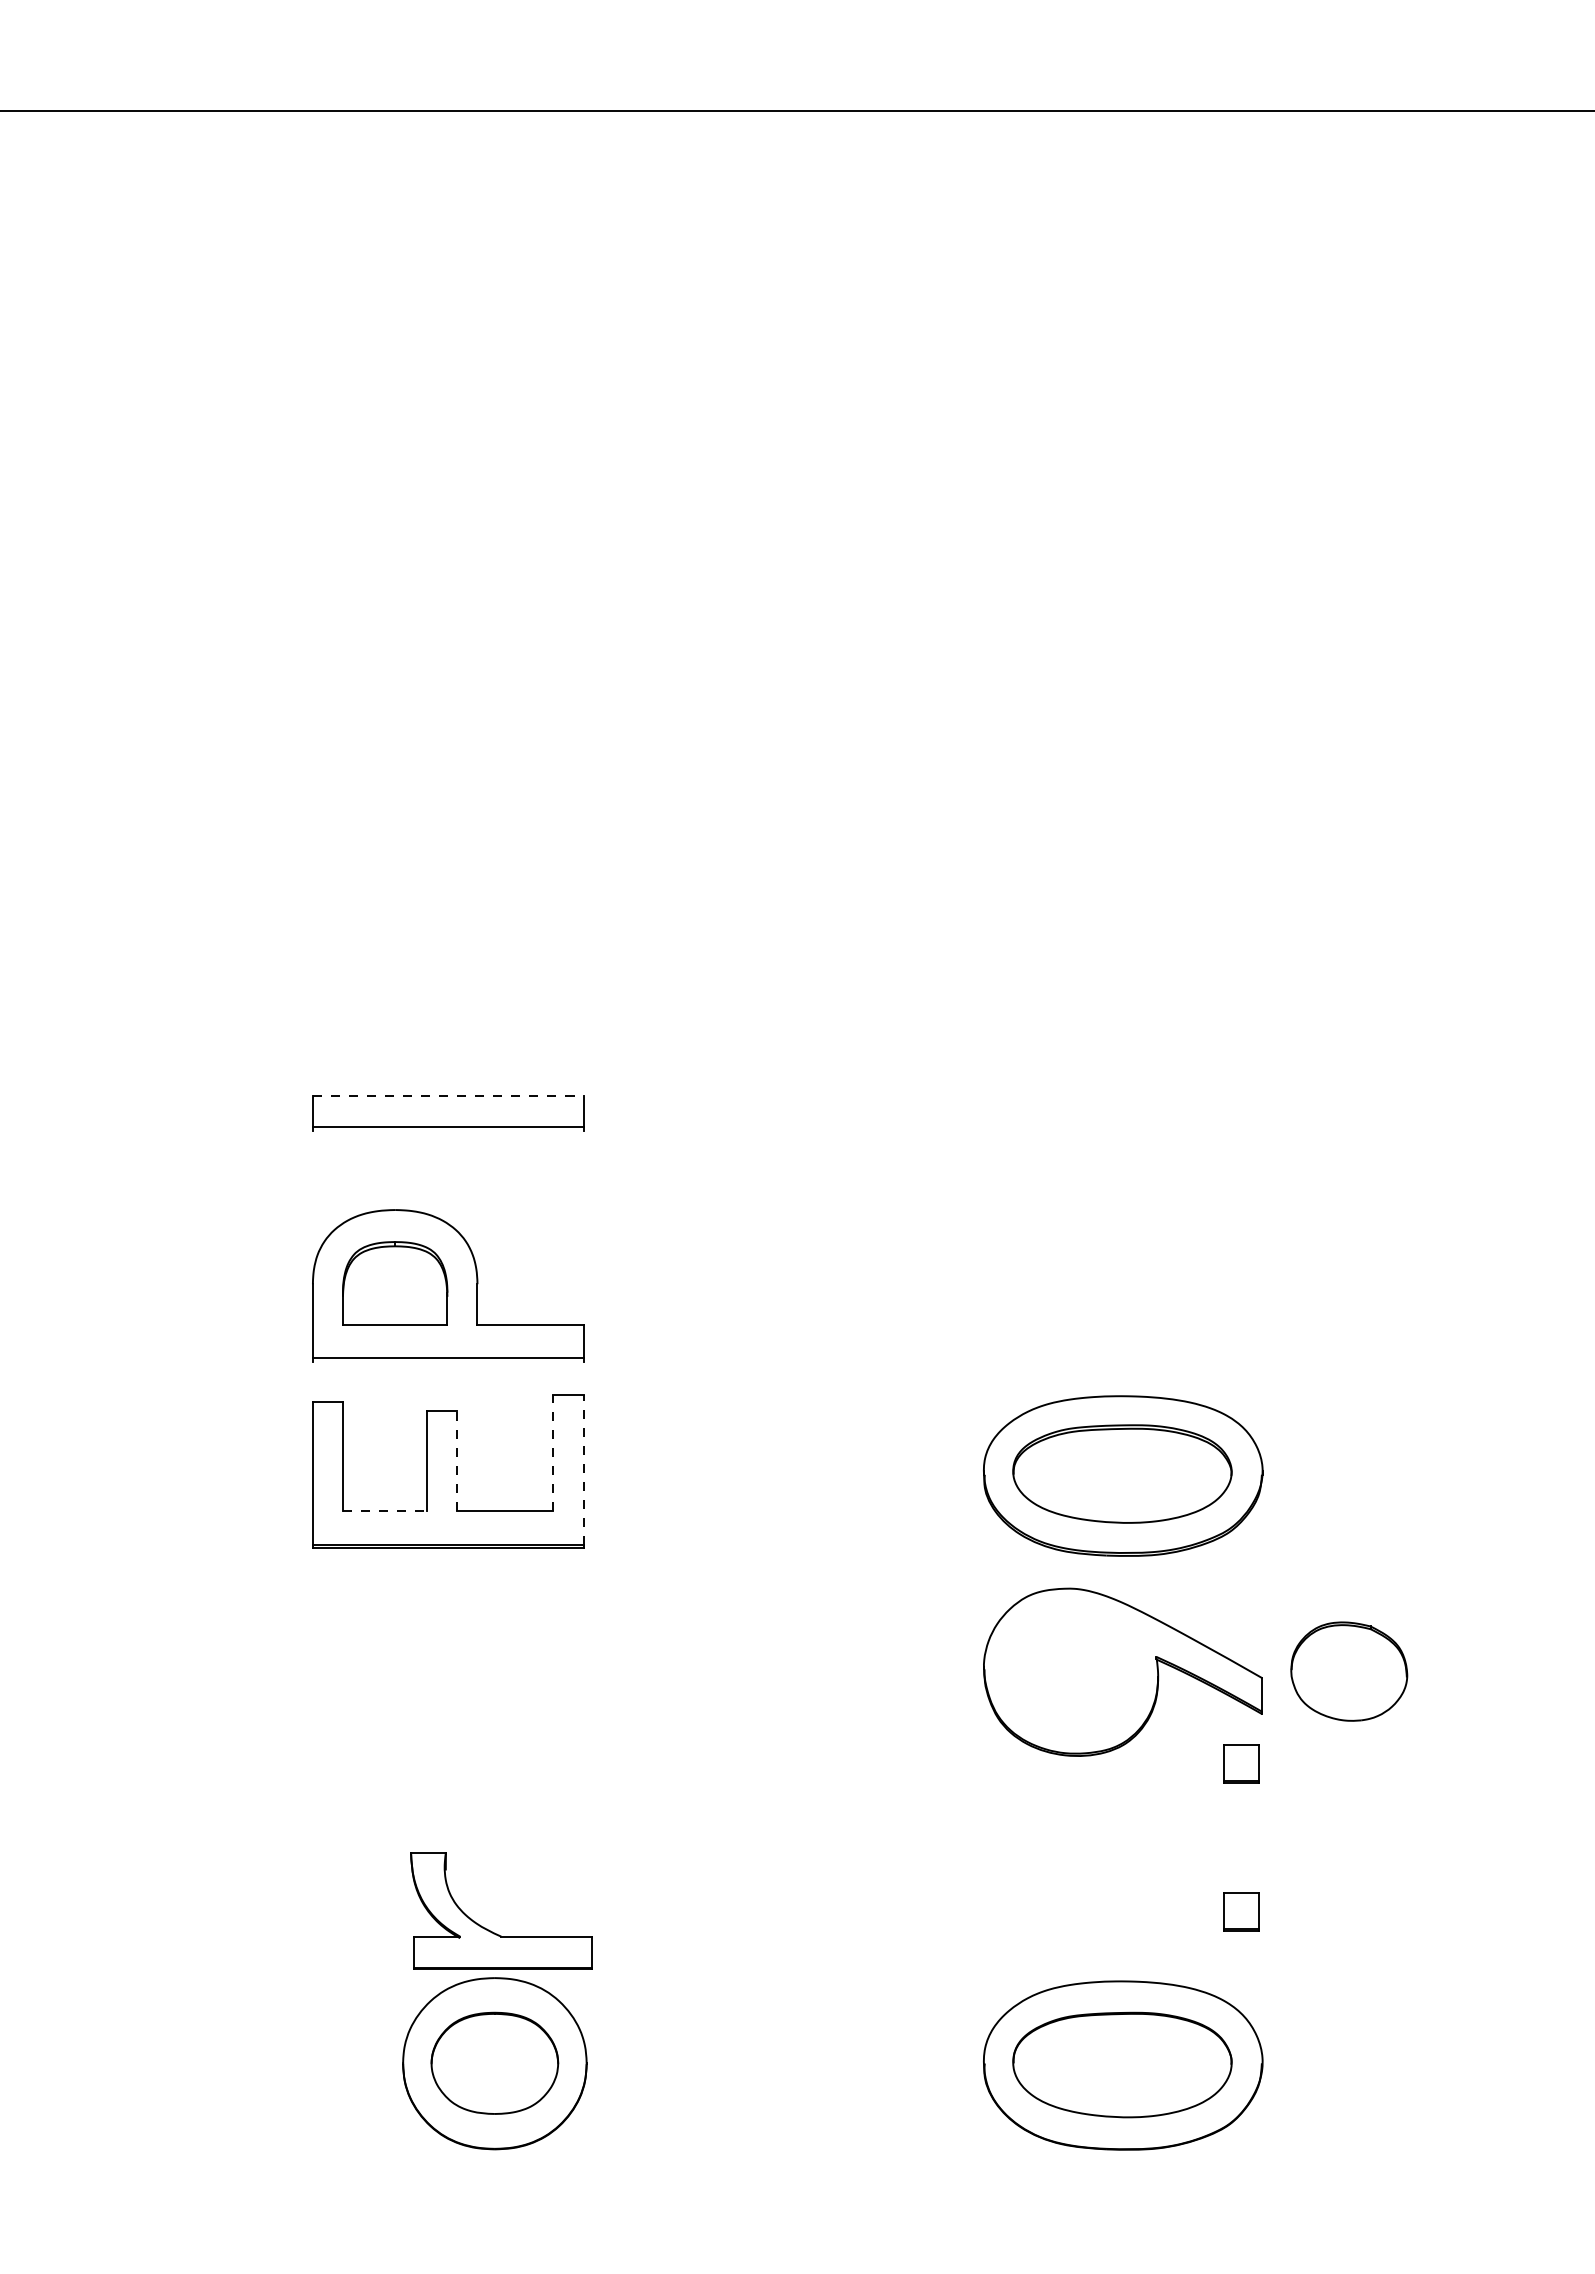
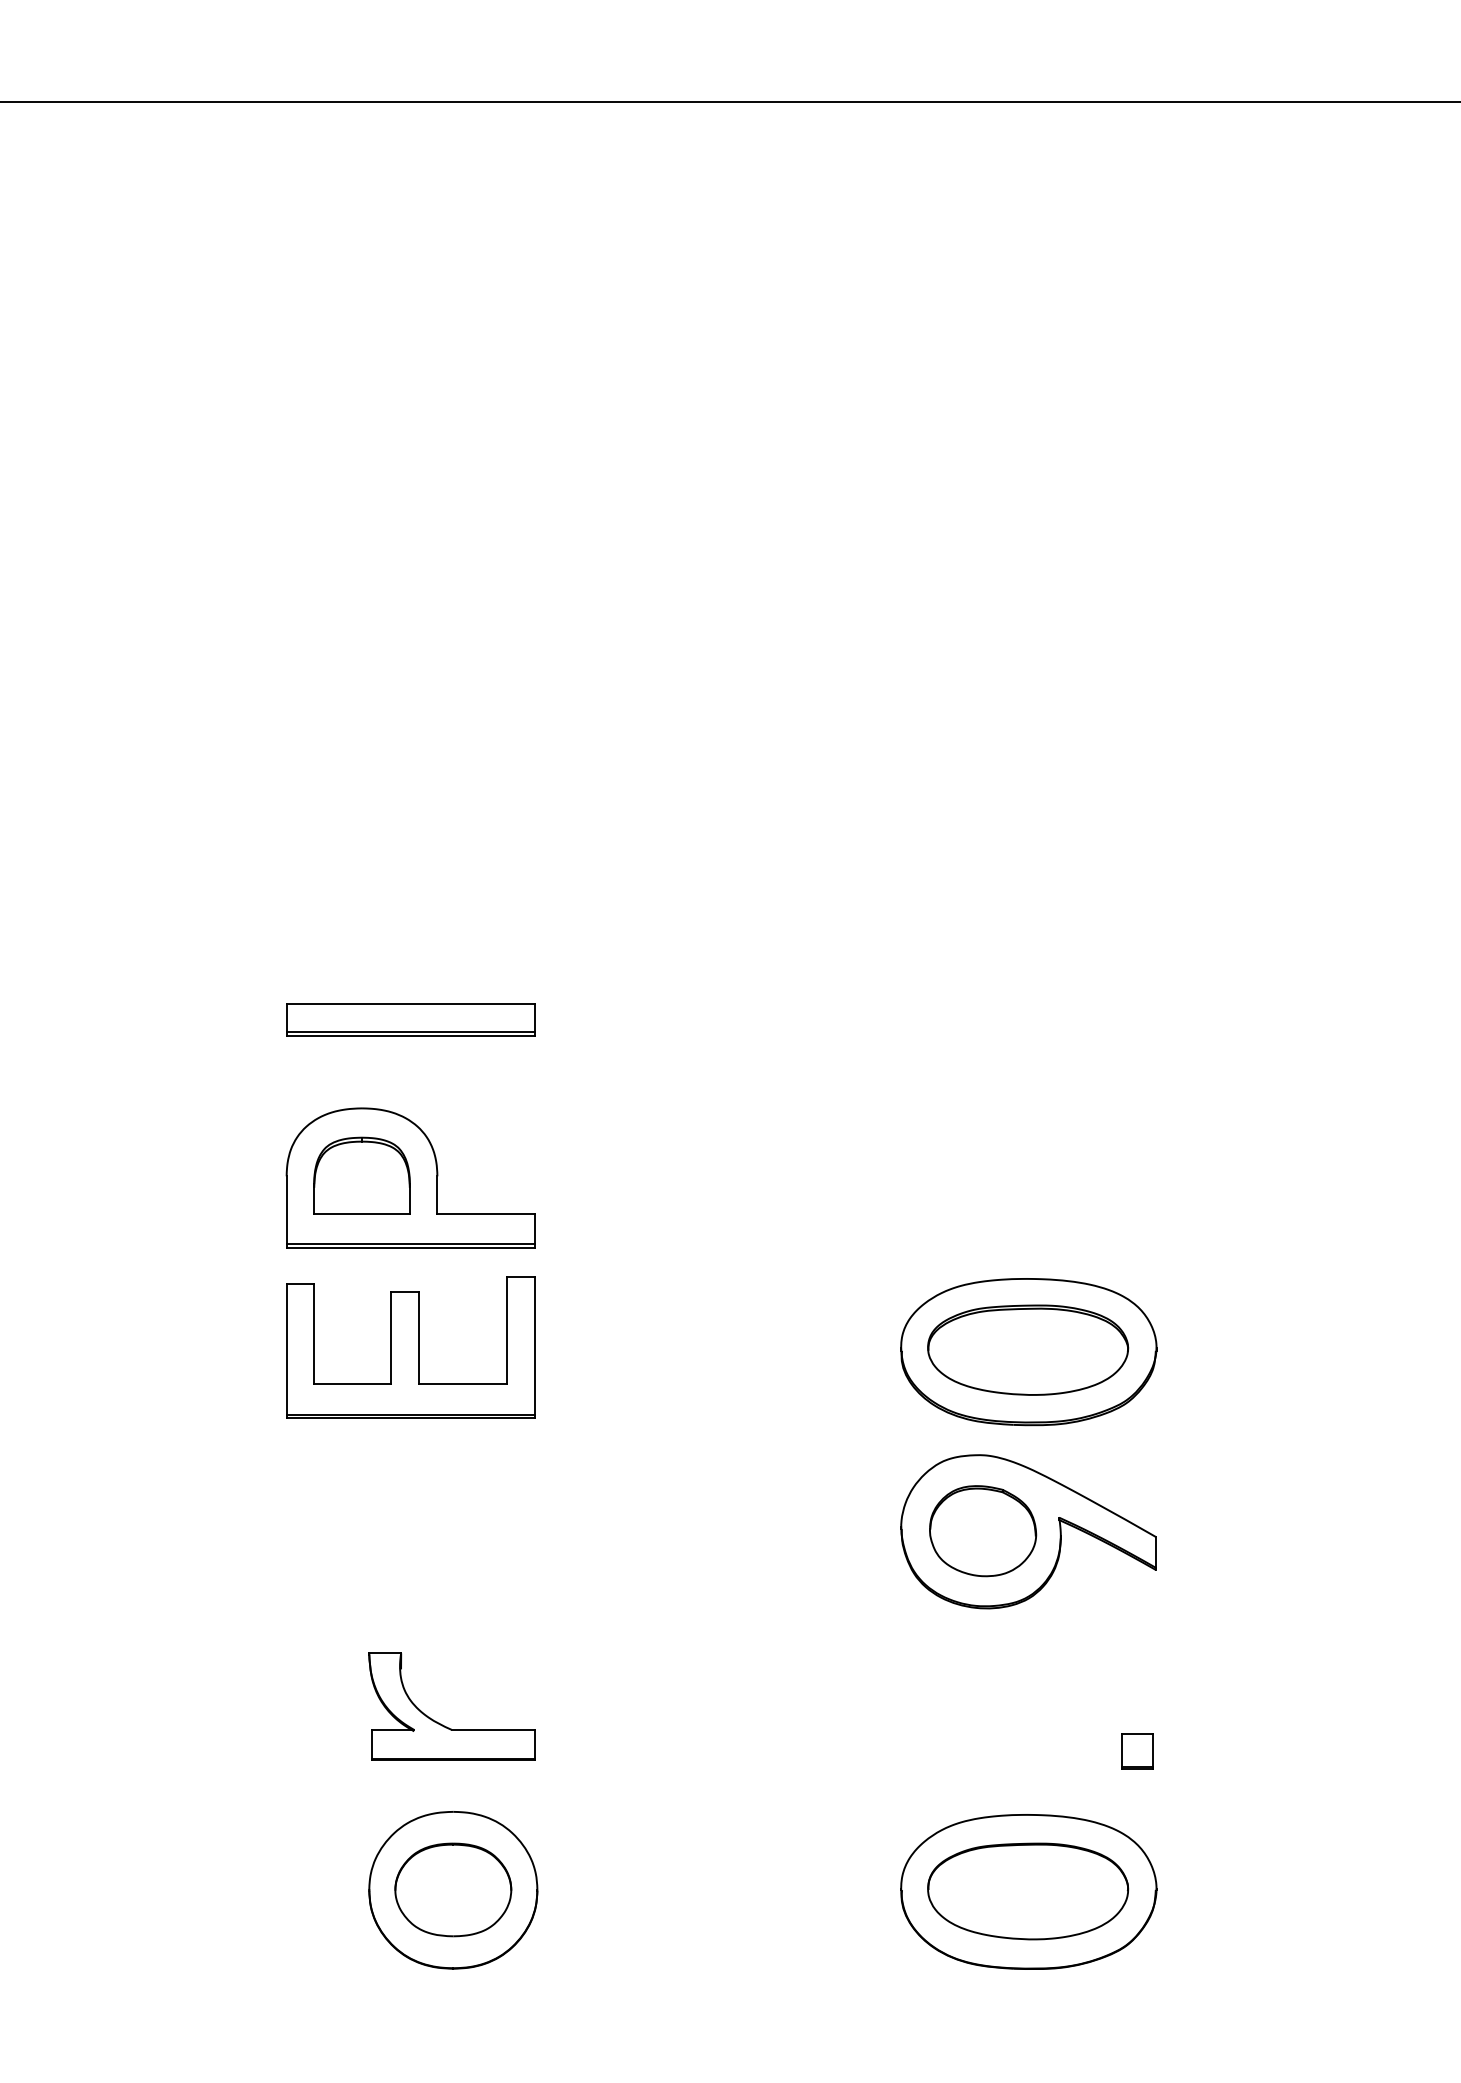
line: (448, 1095) -> (410, 1003), dashed -> solid
line: (447, 1131) -> (409, 1036), added
line: (447, 1362) -> (409, 1248), added
line: (553, 1452) -> (507, 1330), dashed -> solid
line: (456, 1460) -> (418, 1337), dashed -> solid
line: (583, 1469) -> (534, 1346), dashed -> solid
line: (384, 1510) -> (352, 1383), dashed -> solid
part: (1349, 1671) -> (983, 1531), moved
part: (1241, 1763) -> (1137, 1615), removed
part: (489, 1929) -> (441, 1723), moved

